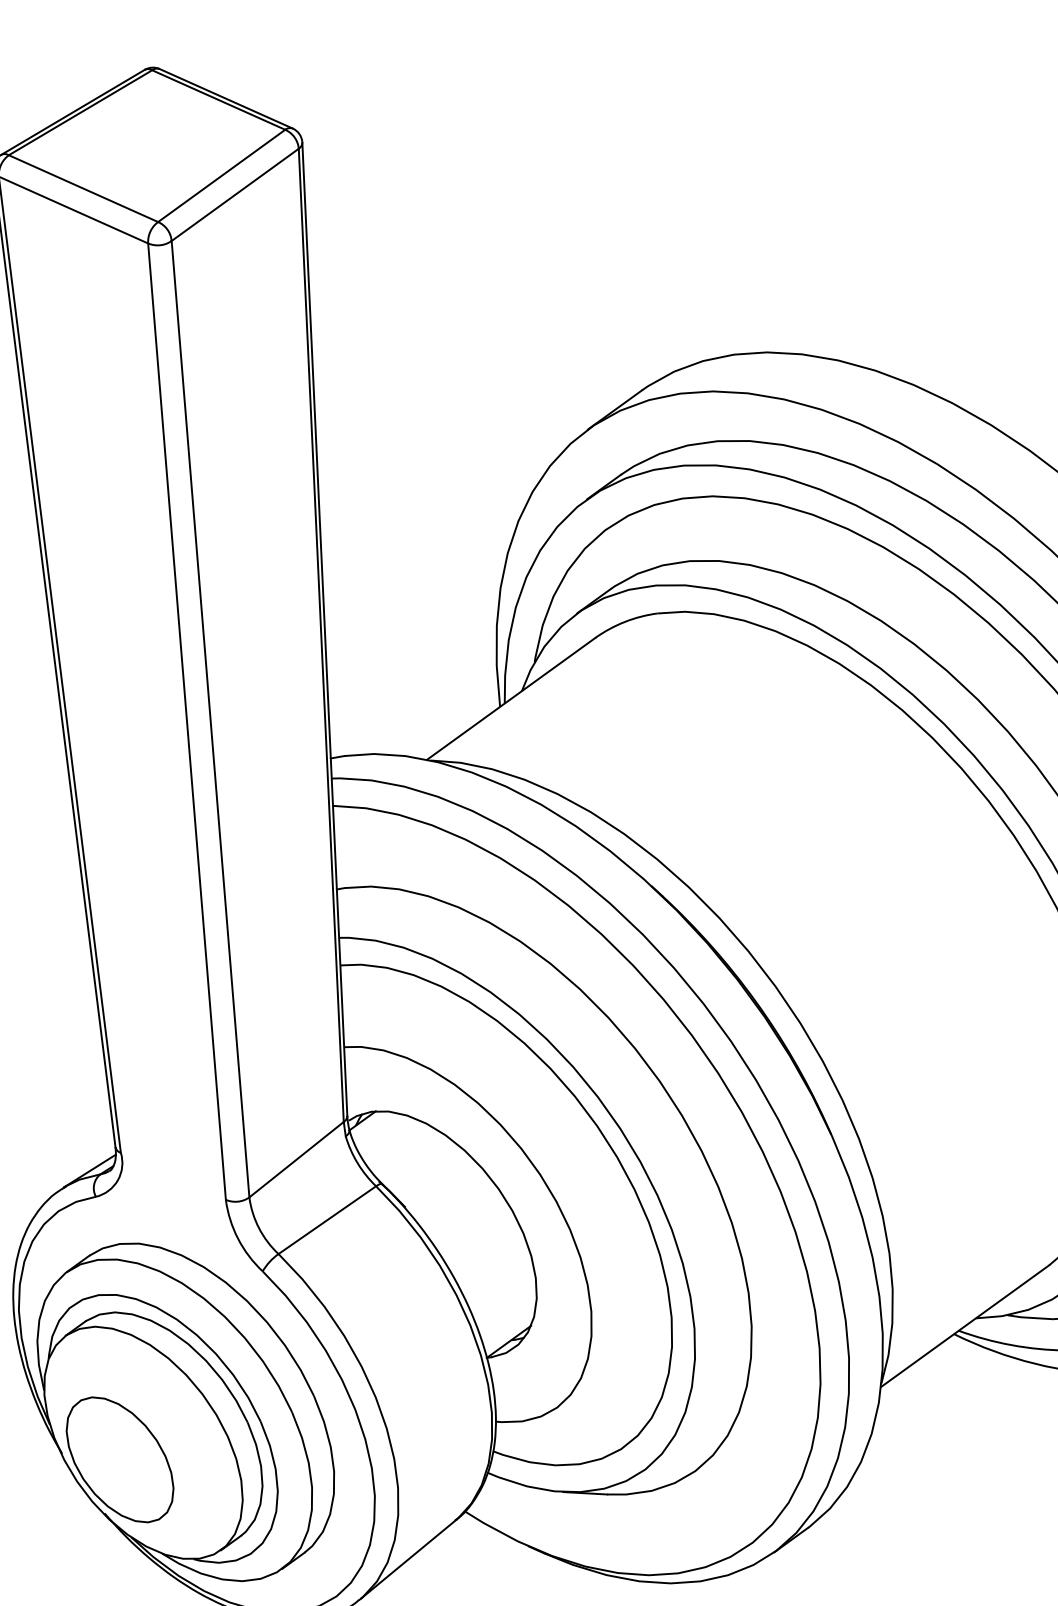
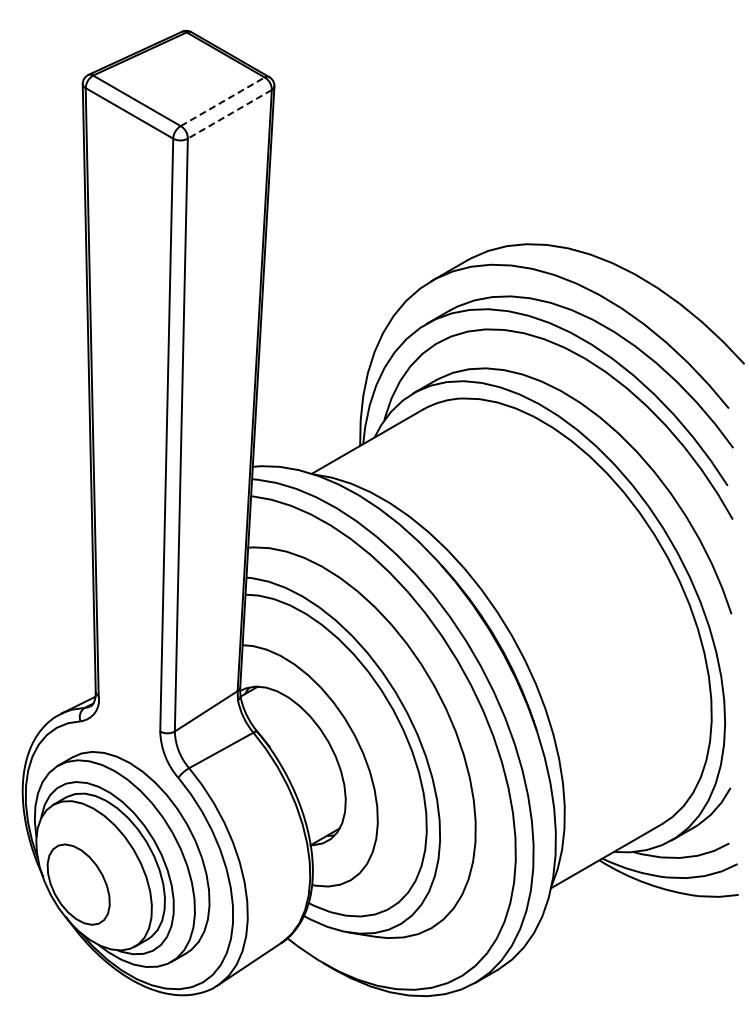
line: (221, 175) -> (222, 101), solid -> dashed
line: (234, 195) -> (229, 114), solid -> dashed

